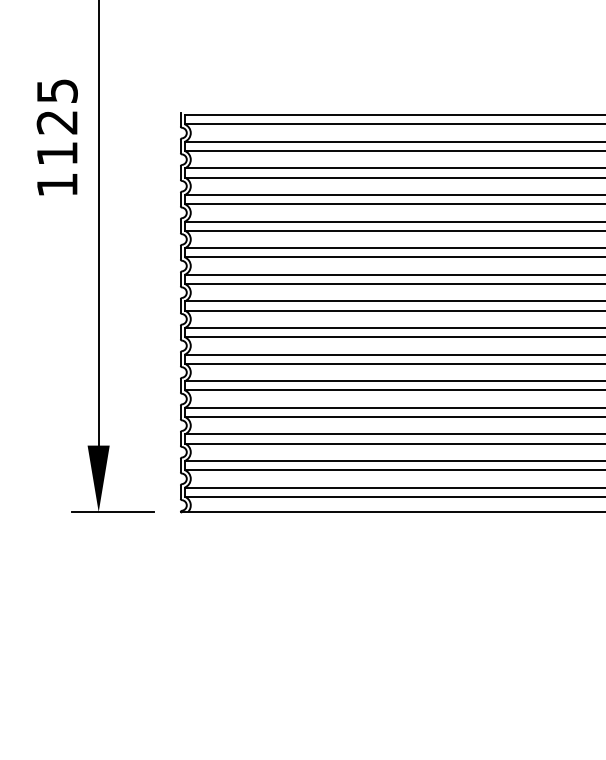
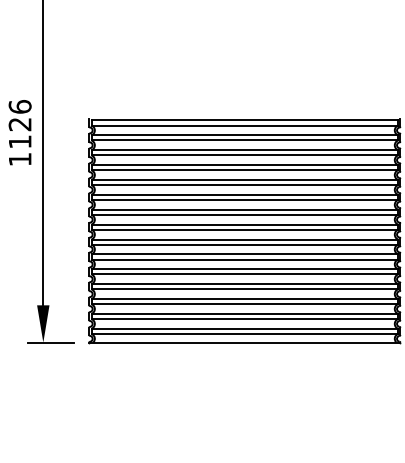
text: (56, 90) -> (19, 106), 1125 -> 1126

